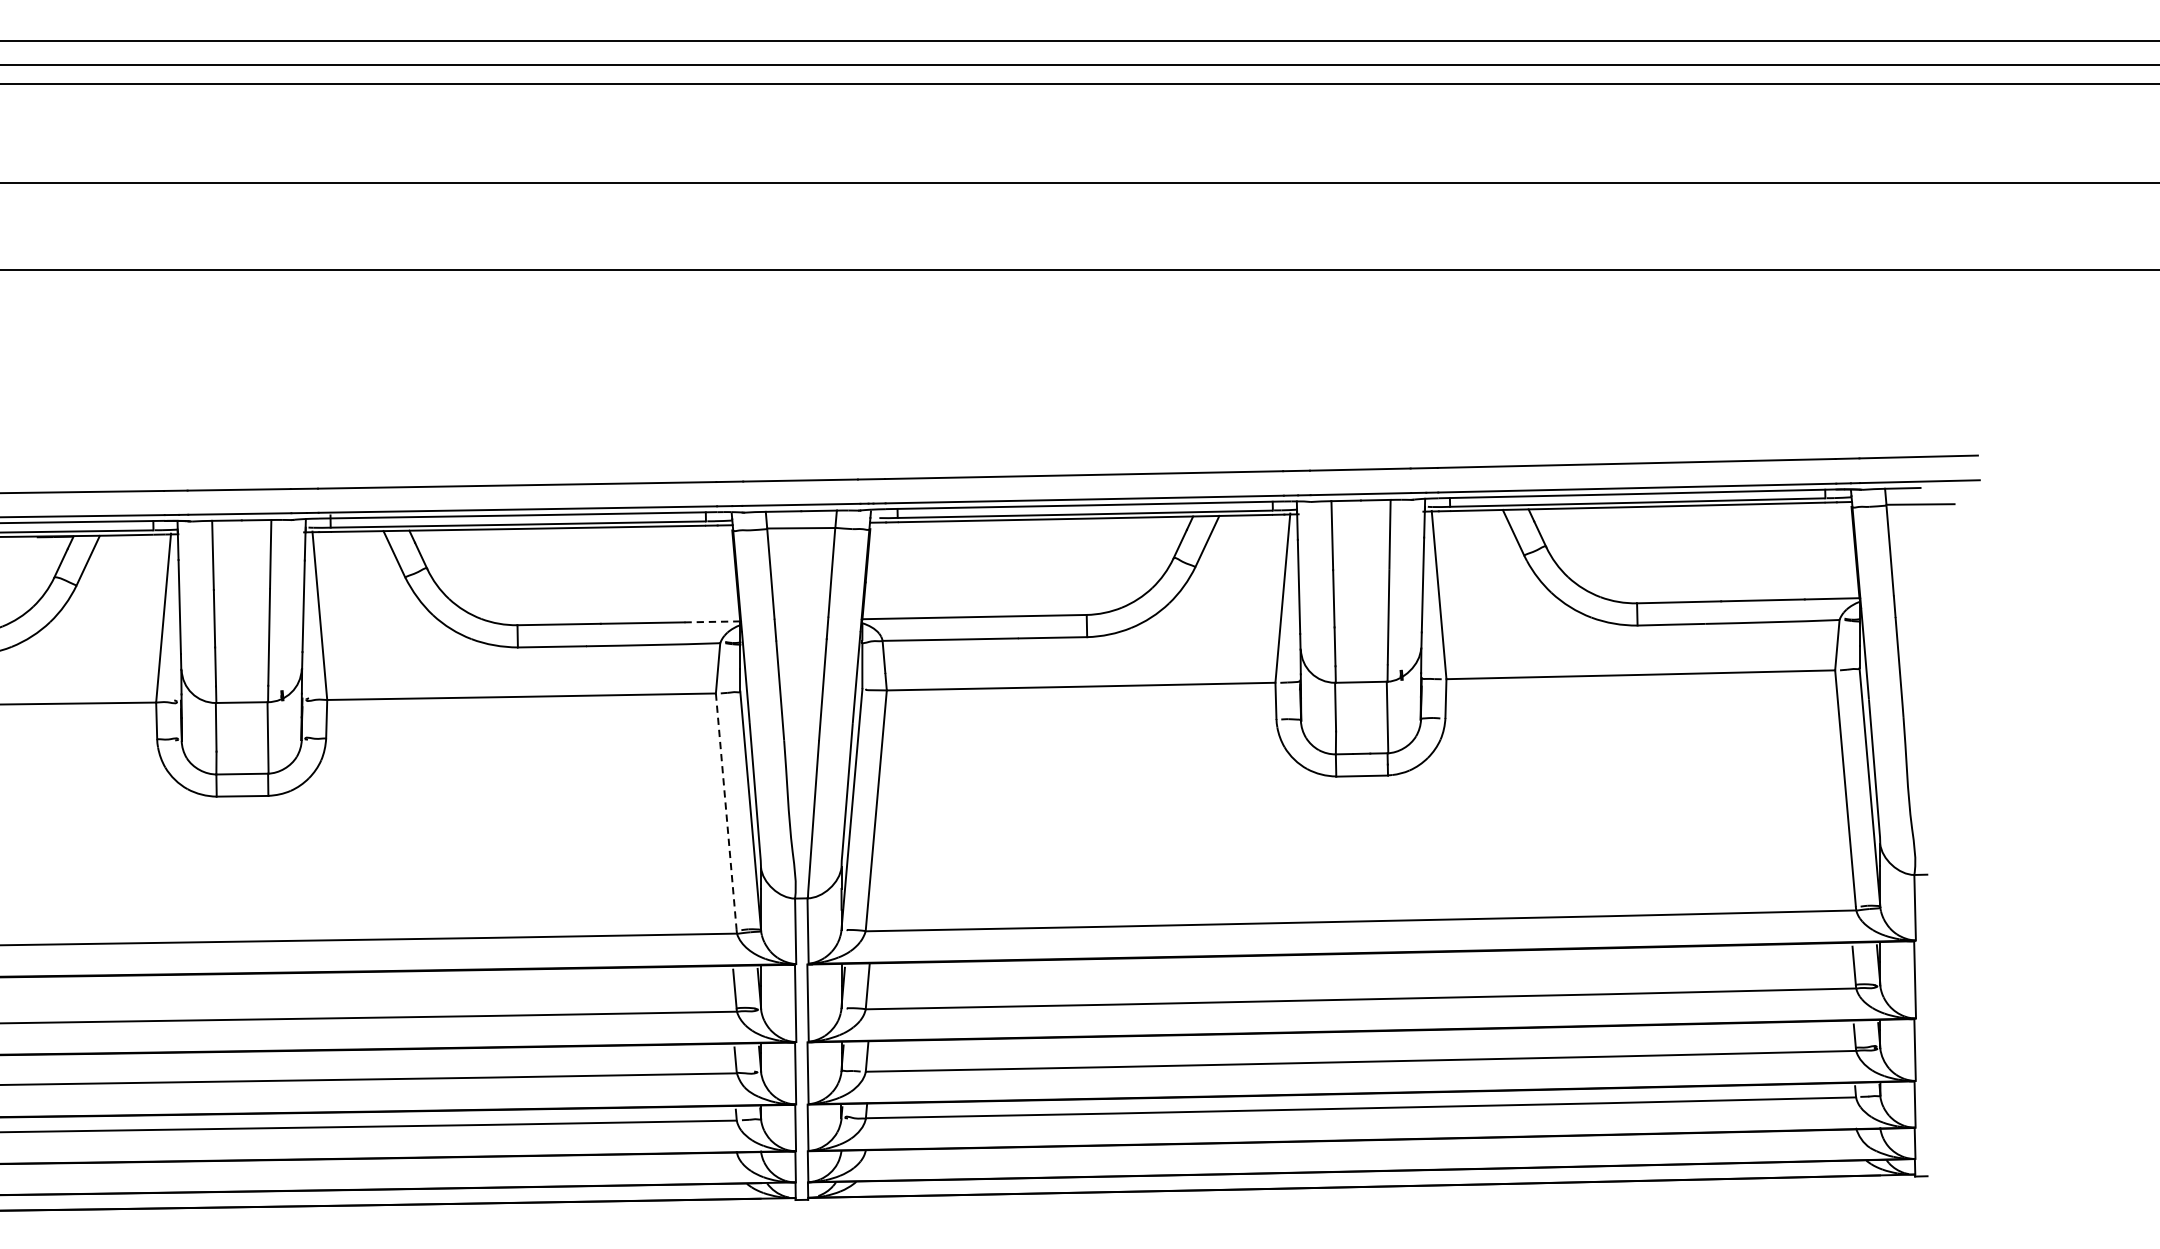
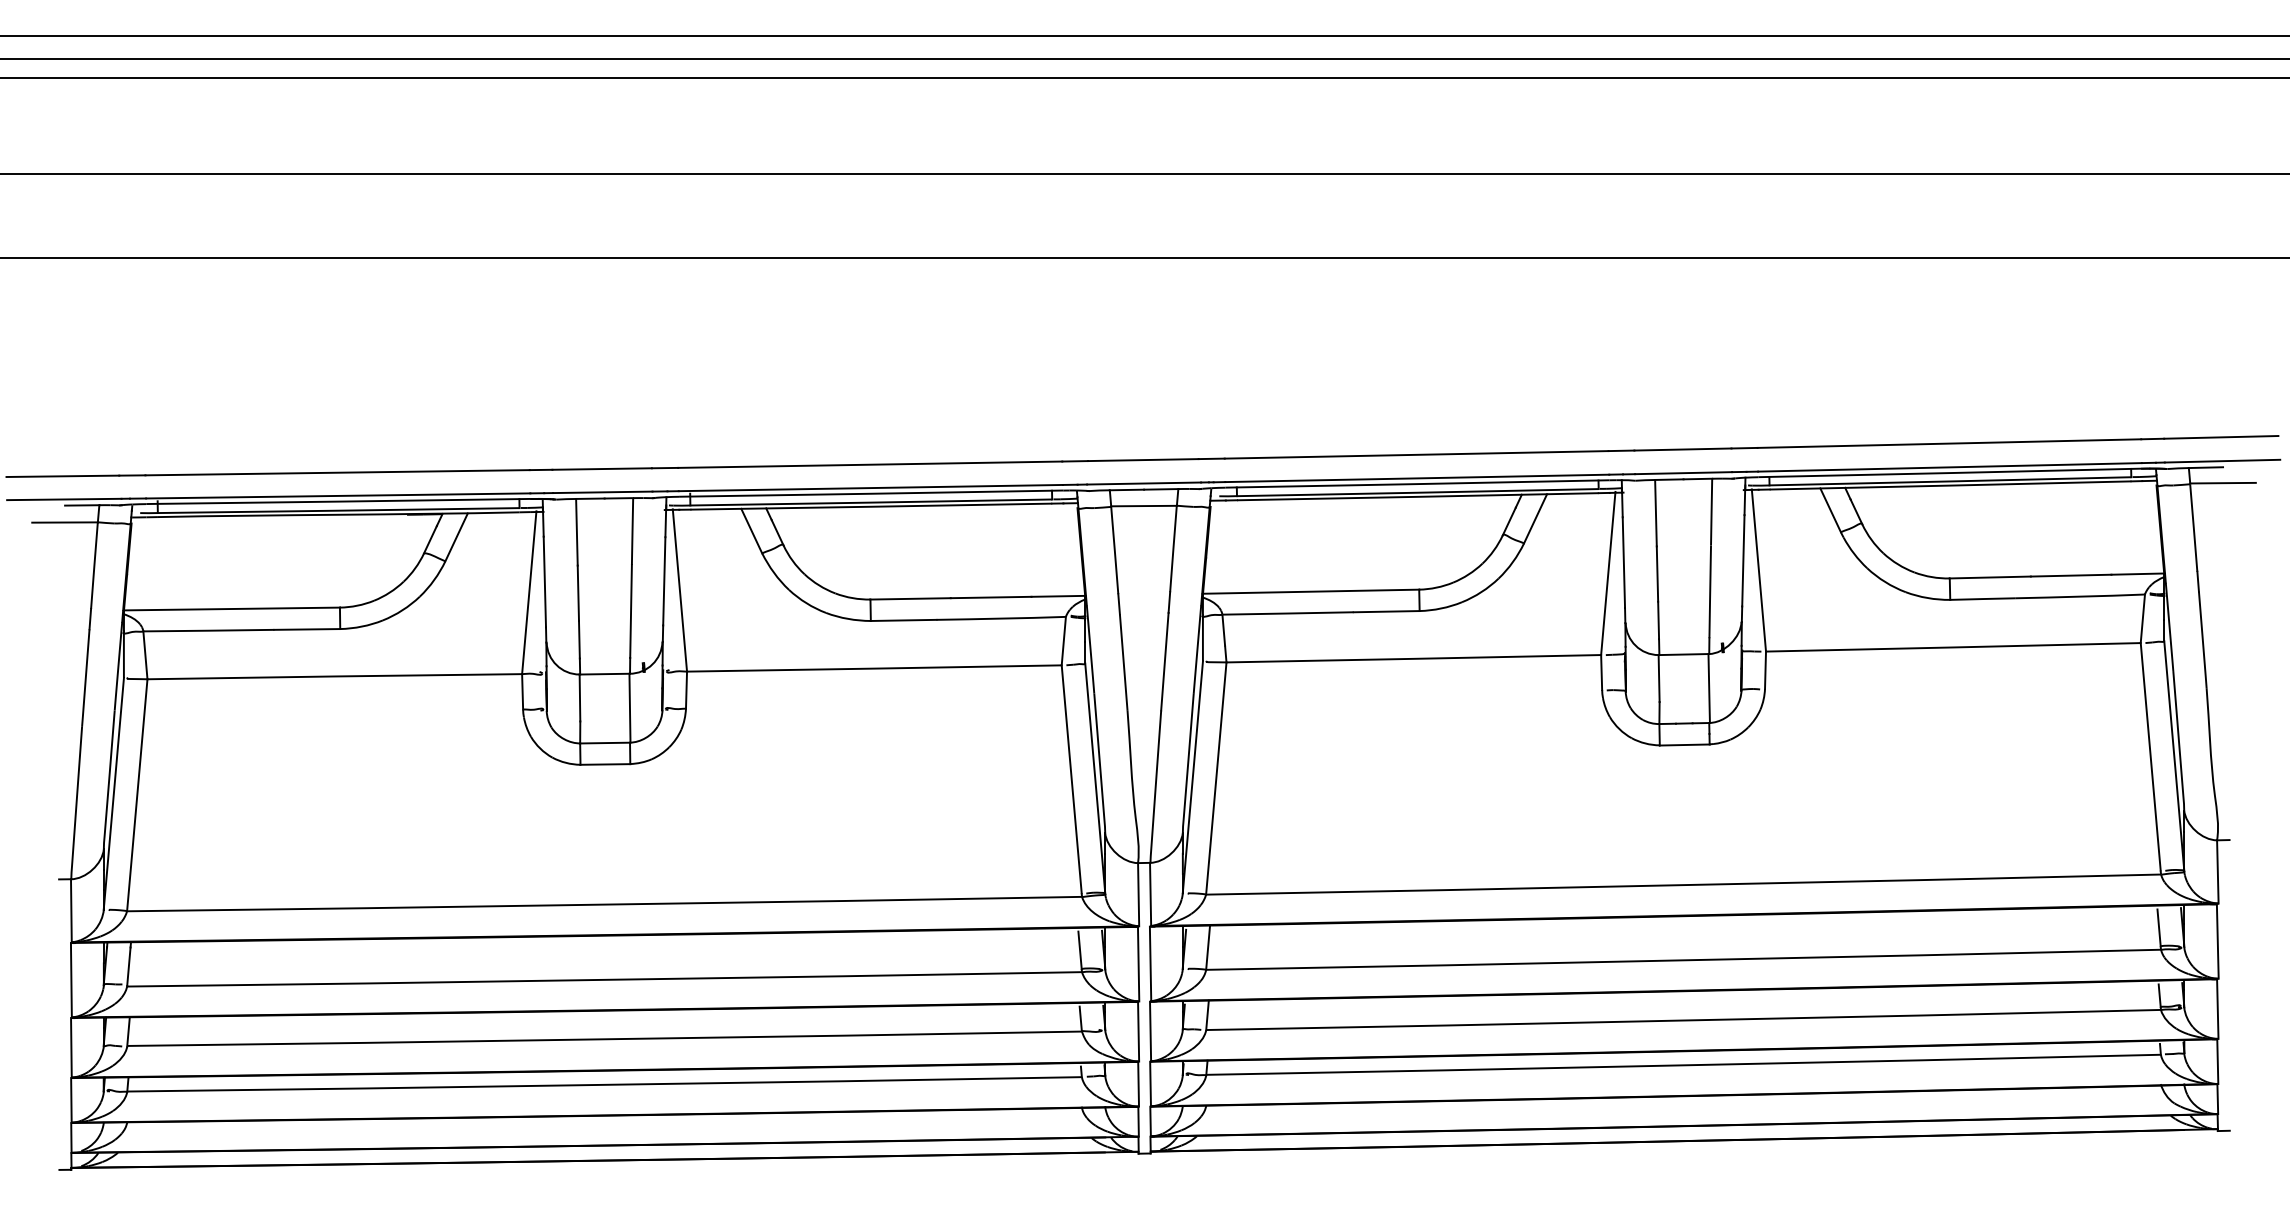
line: (712, 622) -> (1058, 596), dashed -> solid
line: (726, 811) -> (1071, 779), dashed -> solid

